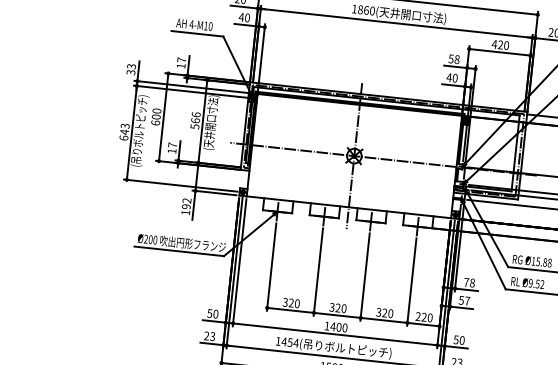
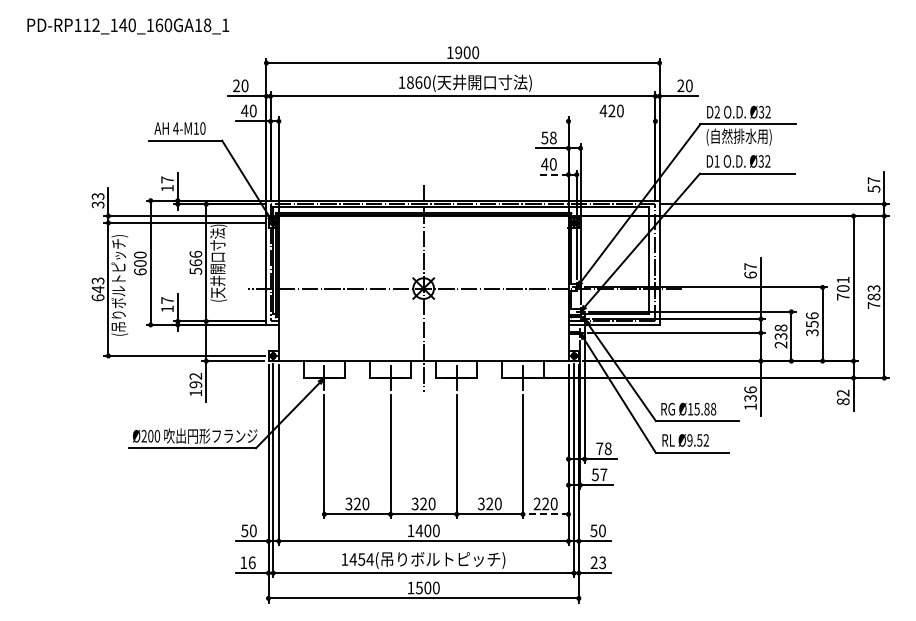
line: (499, 52) -> (611, 121), removed
line: (453, 85) -> (551, 174), solid -> dashed
line: (423, 324) -> (545, 514), solid -> dashed
text: (209, 336) -> (247, 562), 23 -> 16

